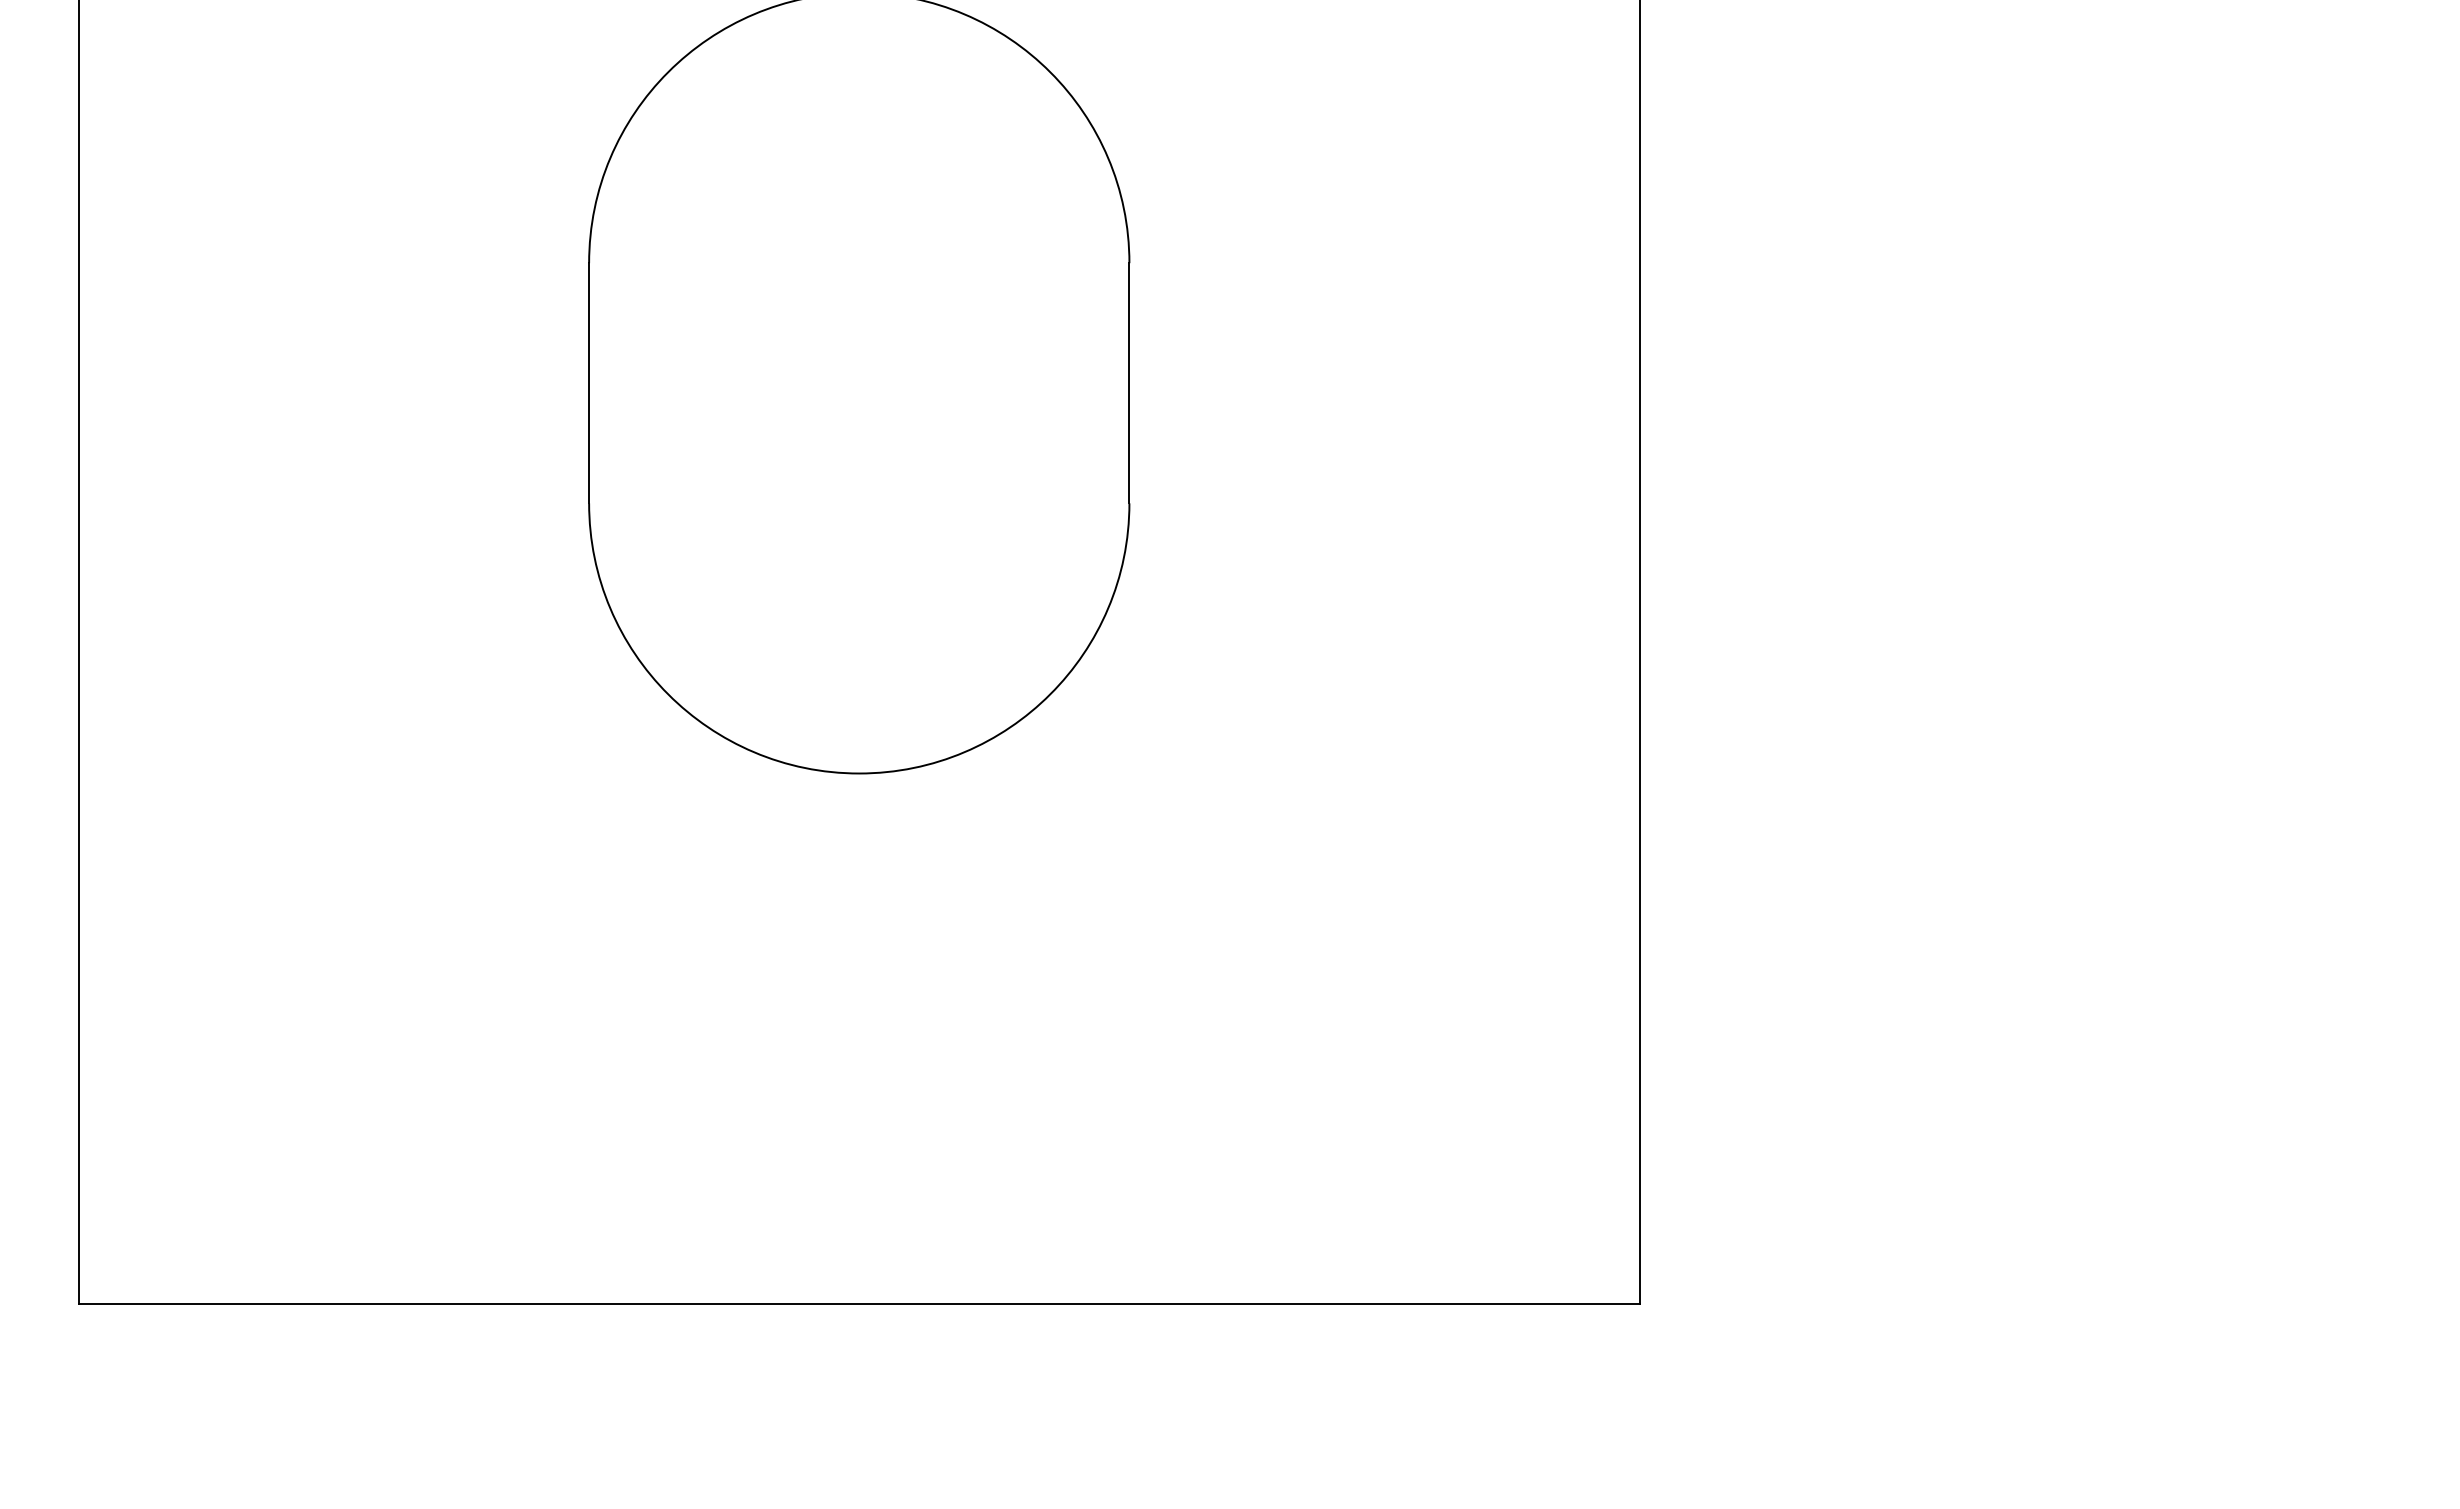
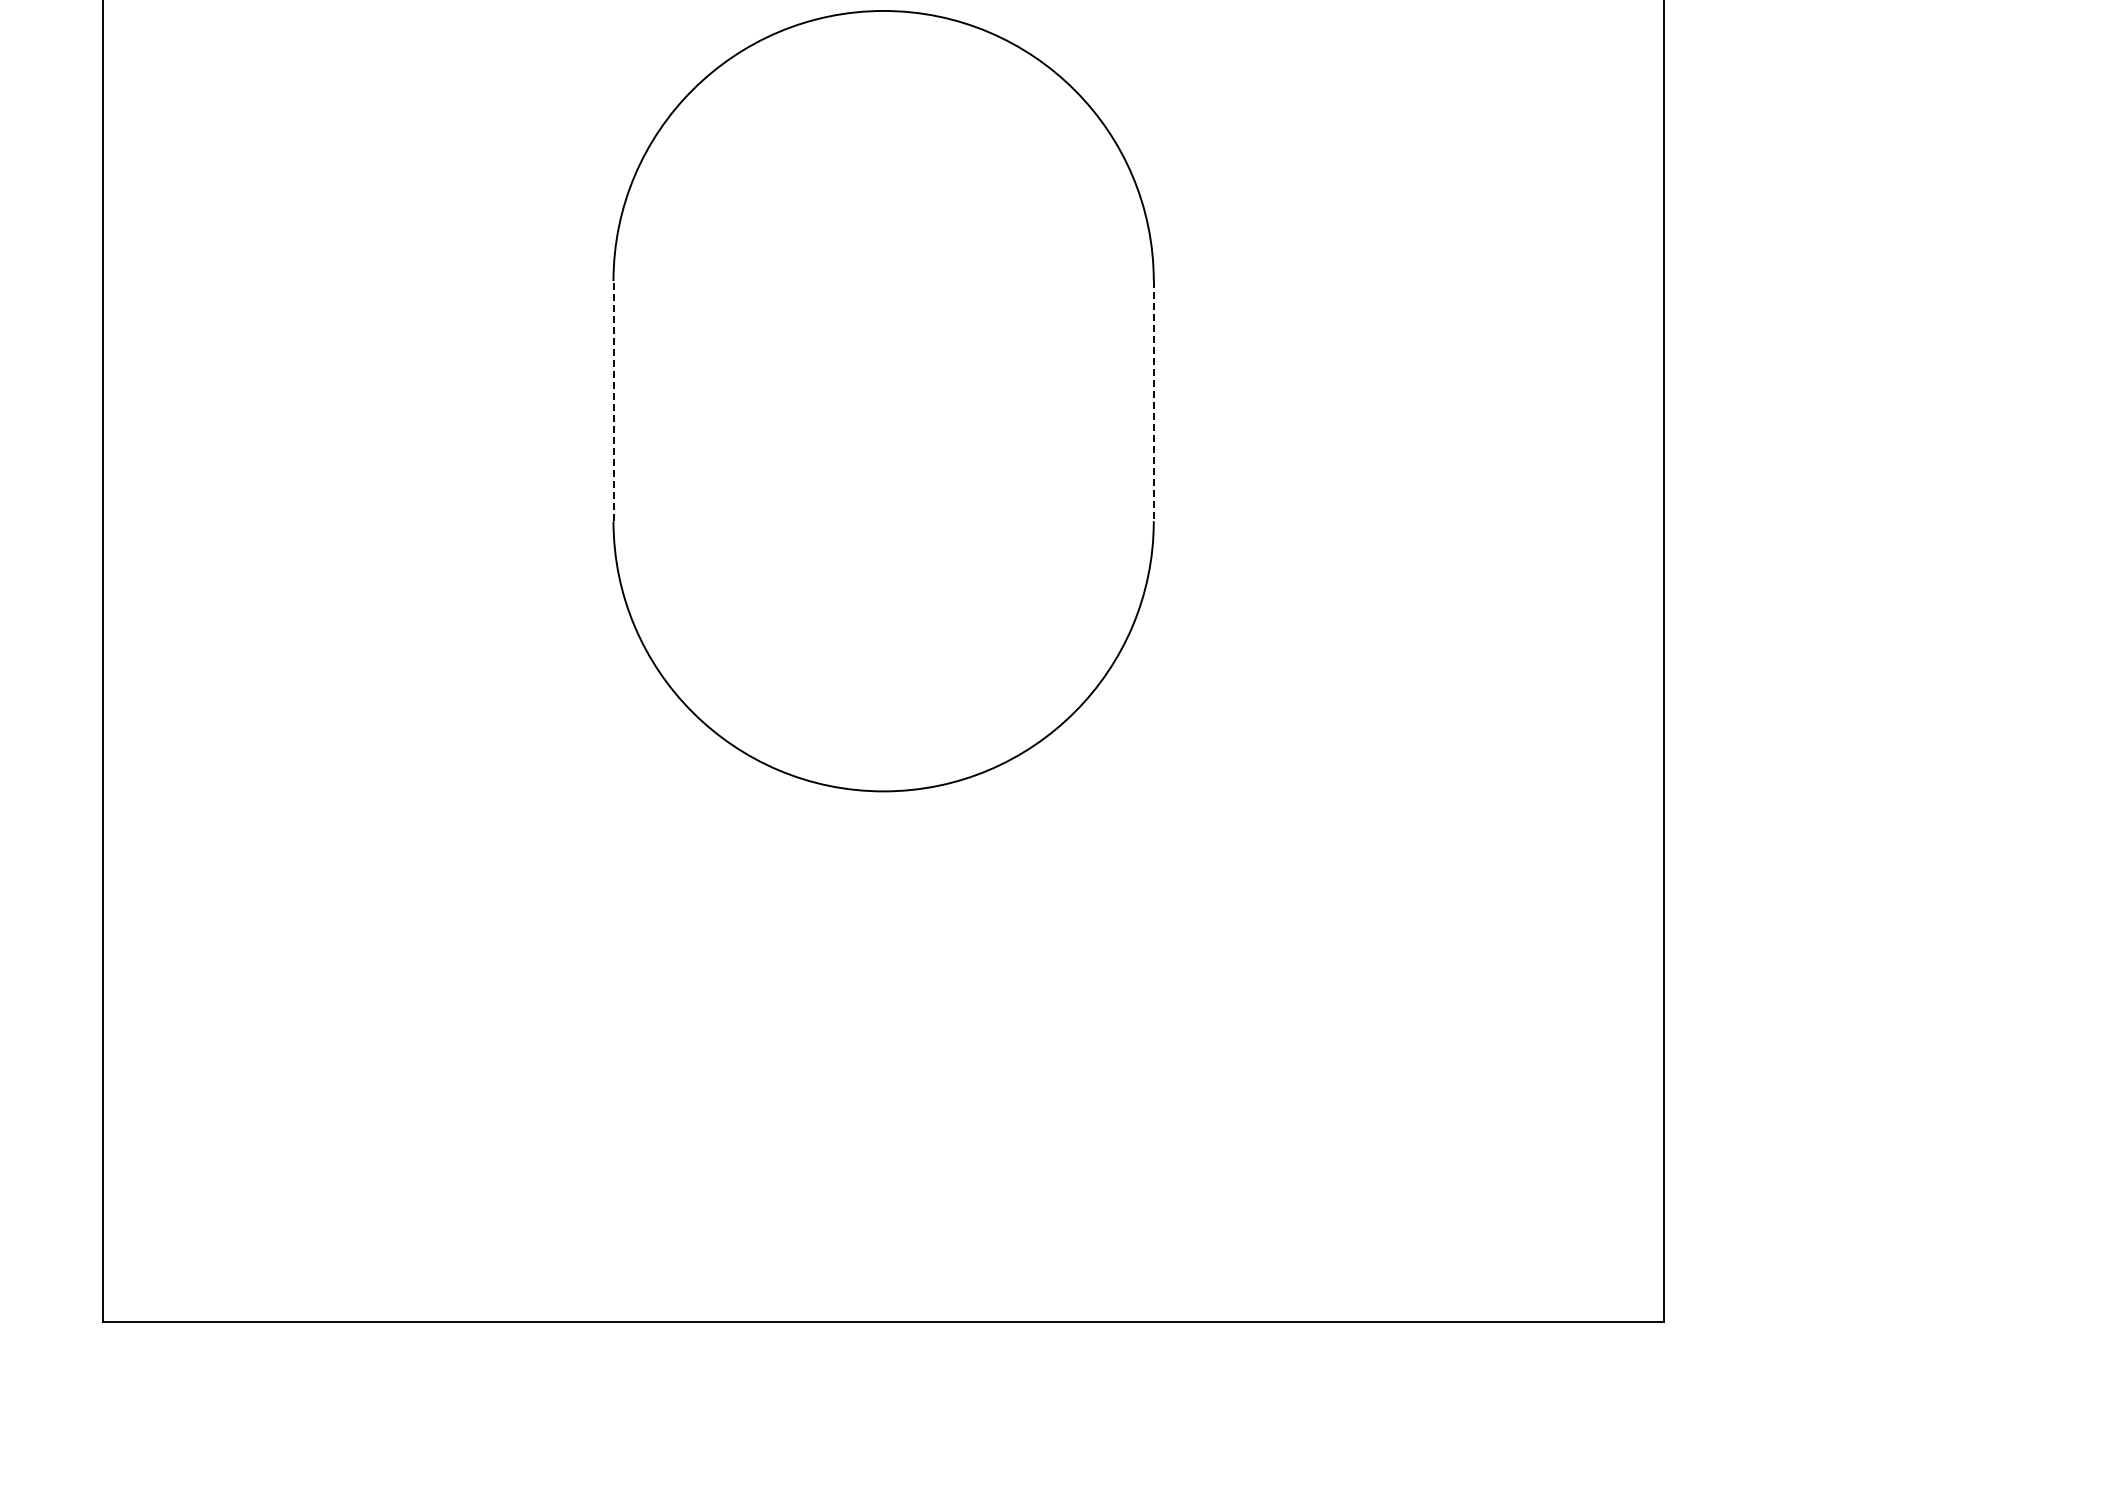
line: (589, 382) -> (613, 400), solid -> dashed
line: (1129, 383) -> (1153, 401), solid -> dashed

